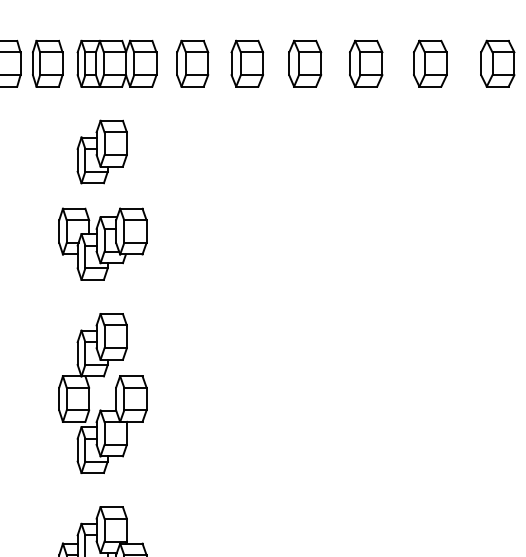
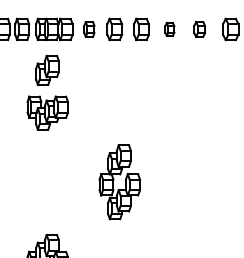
part: (192, 63) -> (89, 29), size x0.7
part: (365, 63) -> (169, 29), size x0.6
part: (430, 63) -> (199, 29), size x0.7
part: (102, 393) -> (119, 182), moved

